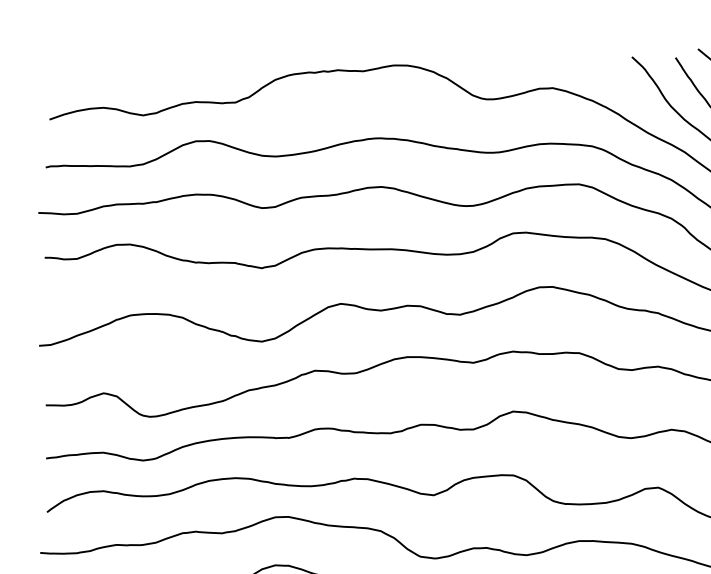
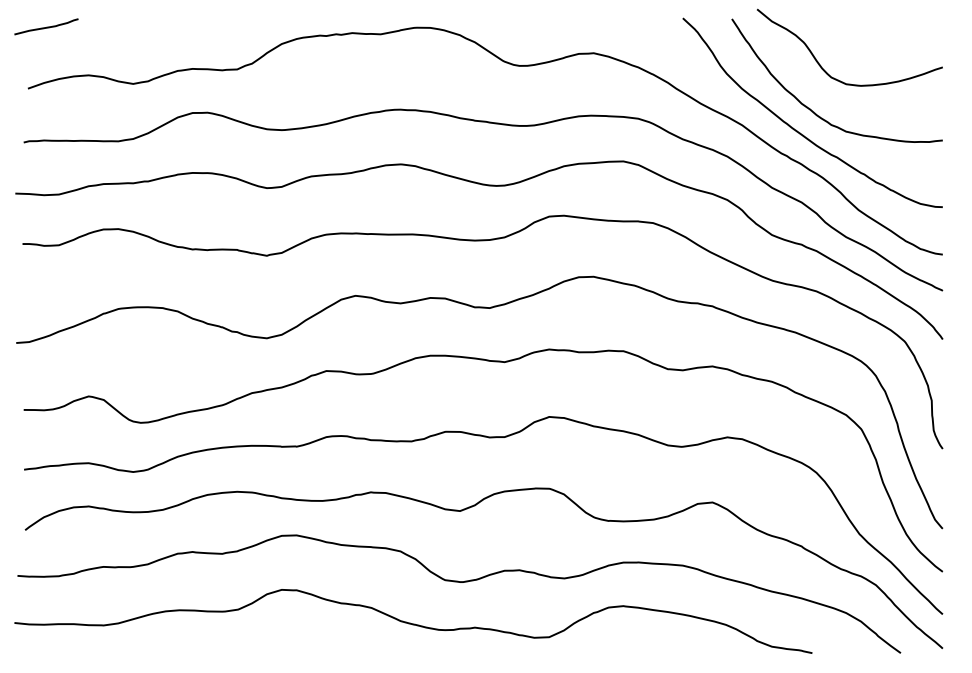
curve: (66, 64) -> (46, 26), added

